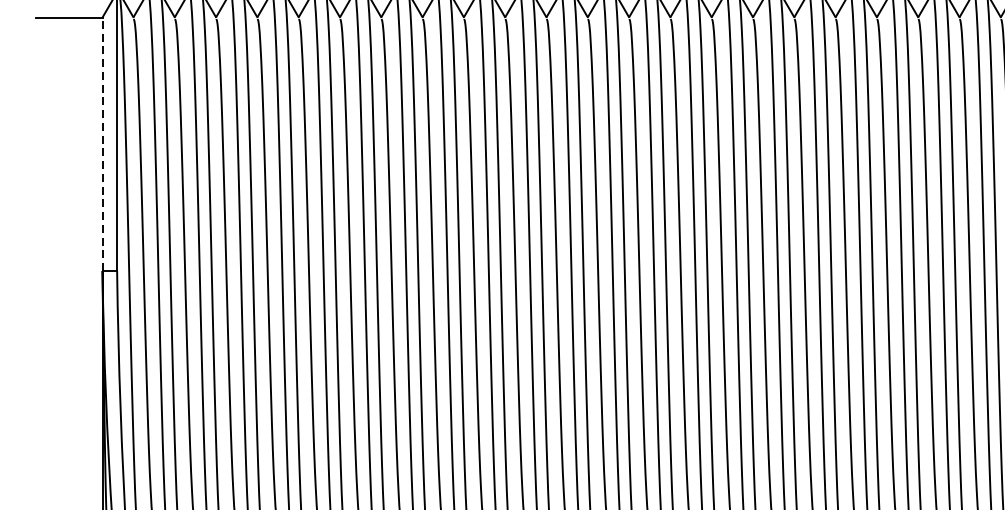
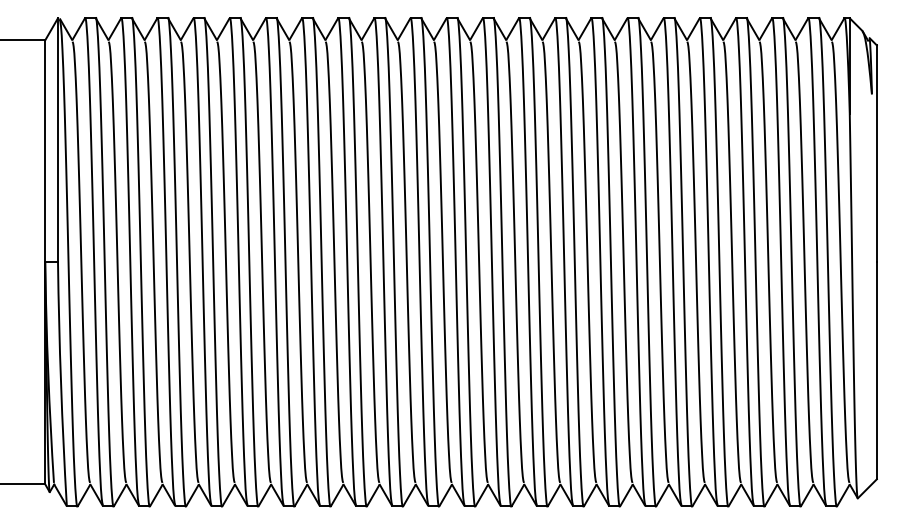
line: (102, 144) -> (45, 151), dashed -> solid

